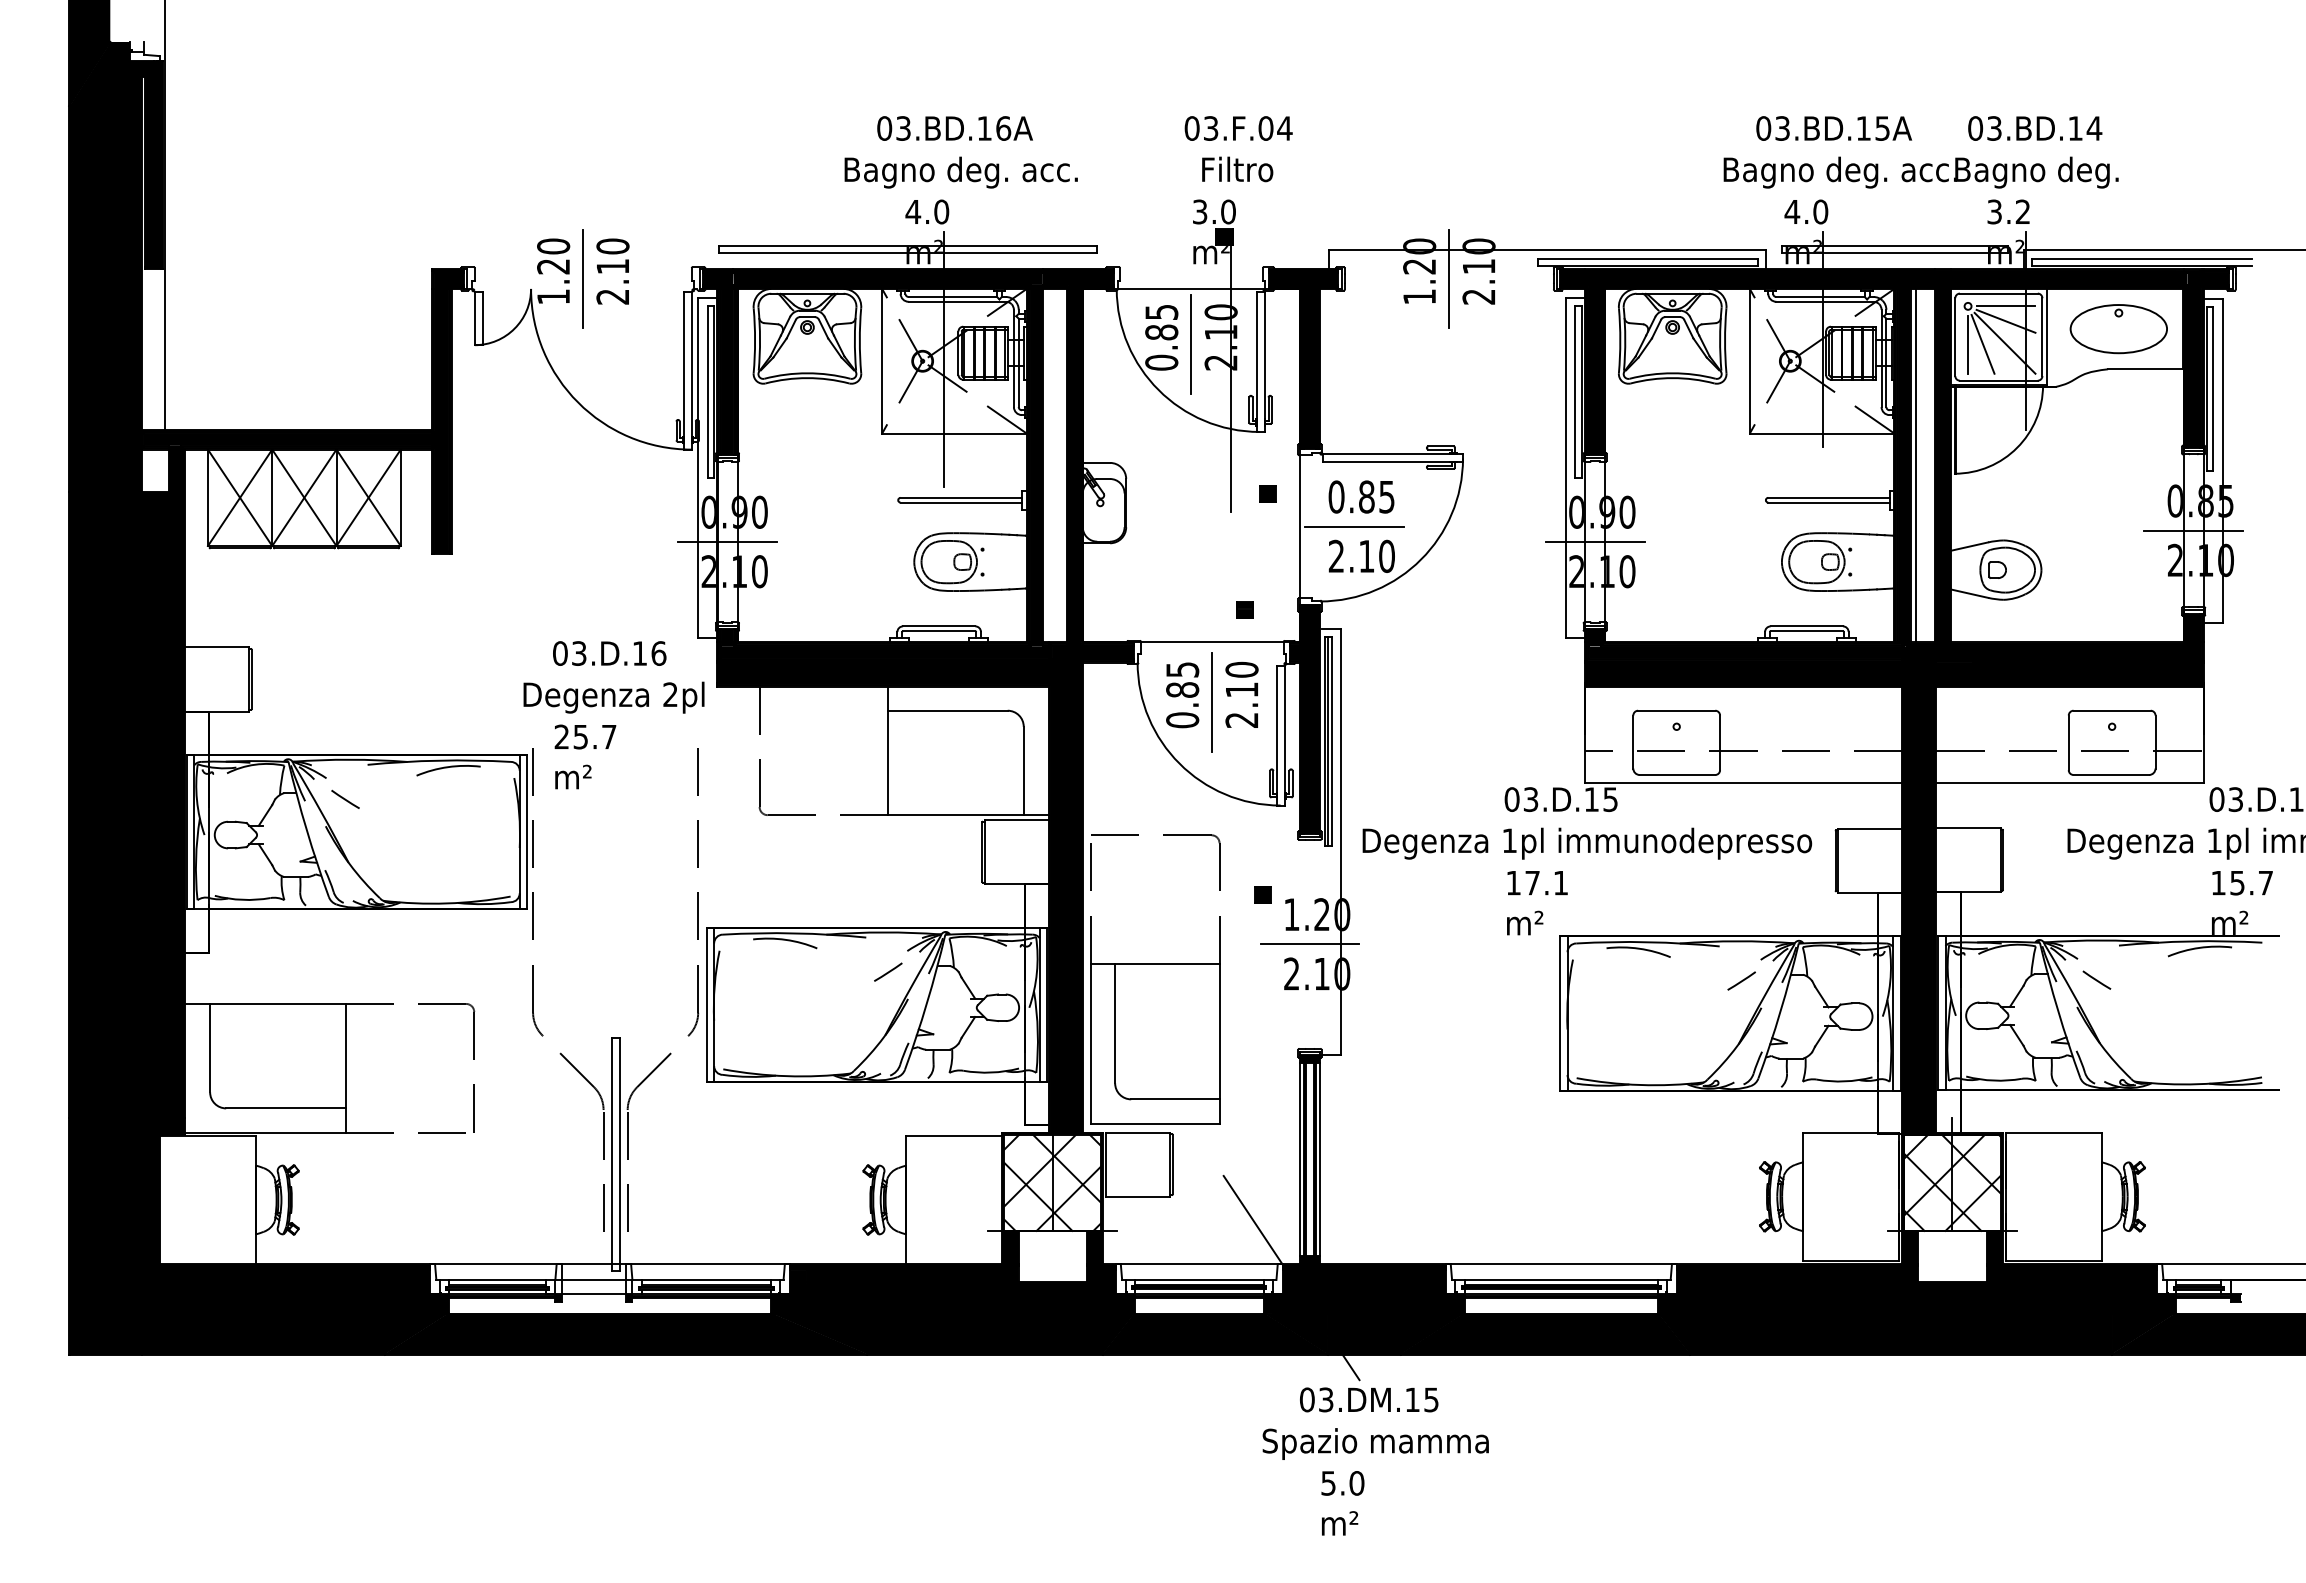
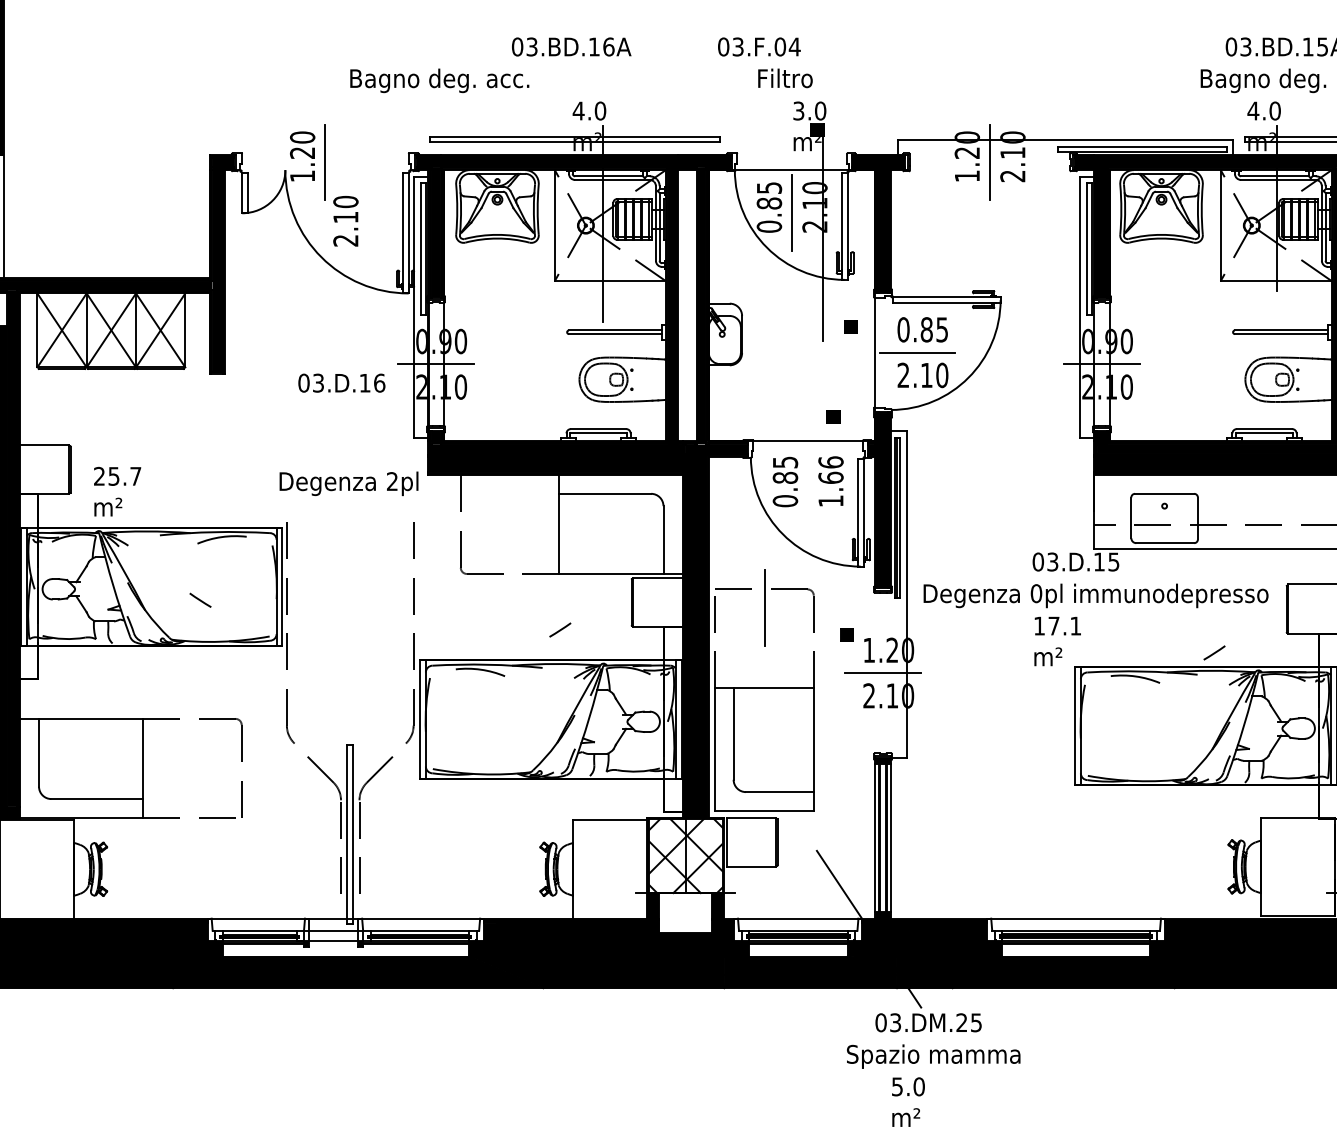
text: (954, 128) -> (571, 46), moved
text: (1238, 128) -> (759, 46), moved
text: (1237, 169) -> (785, 78), moved
text: (960, 172) -> (439, 80), moved
text: (612, 271) -> (345, 221), moved
text: (609, 653) -> (341, 383), moved
text: (1241, 694) -> (830, 481), 2.10 -> 1.66
line: (1211, 702) -> (763, 608), moved
text: (585, 756) -> (117, 491), moved
line: (345, 798) -> (200, 599), moved
text: (1509, 840) -> (1036, 593), 1pl -> 0pl
line: (888, 971) -> (560, 629), moved
line: (1741, 980) -> (1214, 652), moved
text: (1412, 1399) -> (961, 1022), 03.DM.15 -> 03.DM.25

